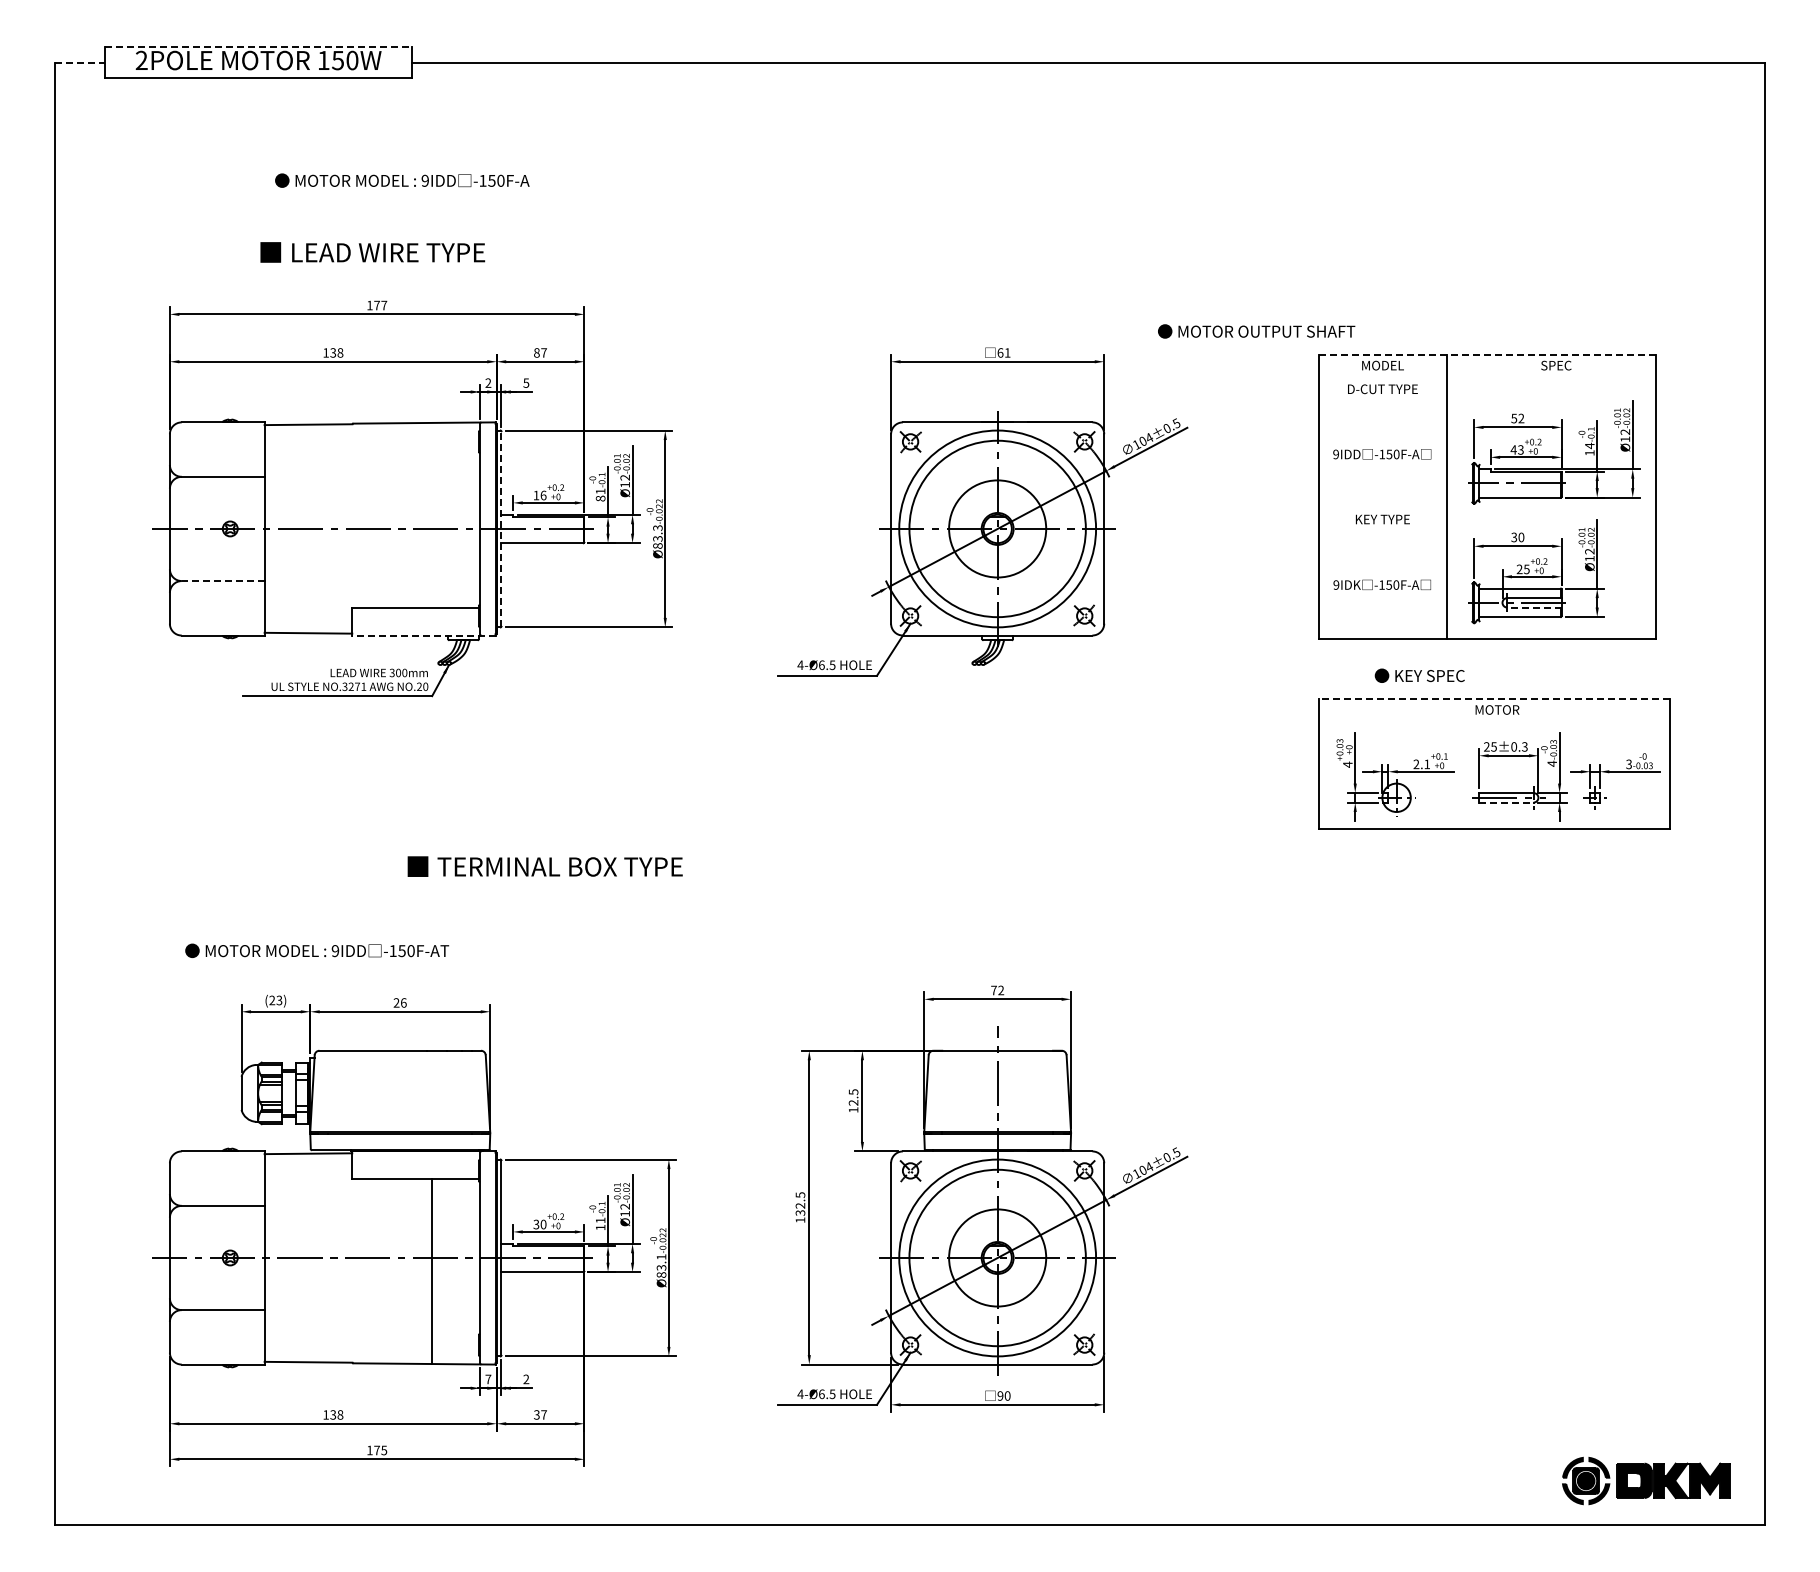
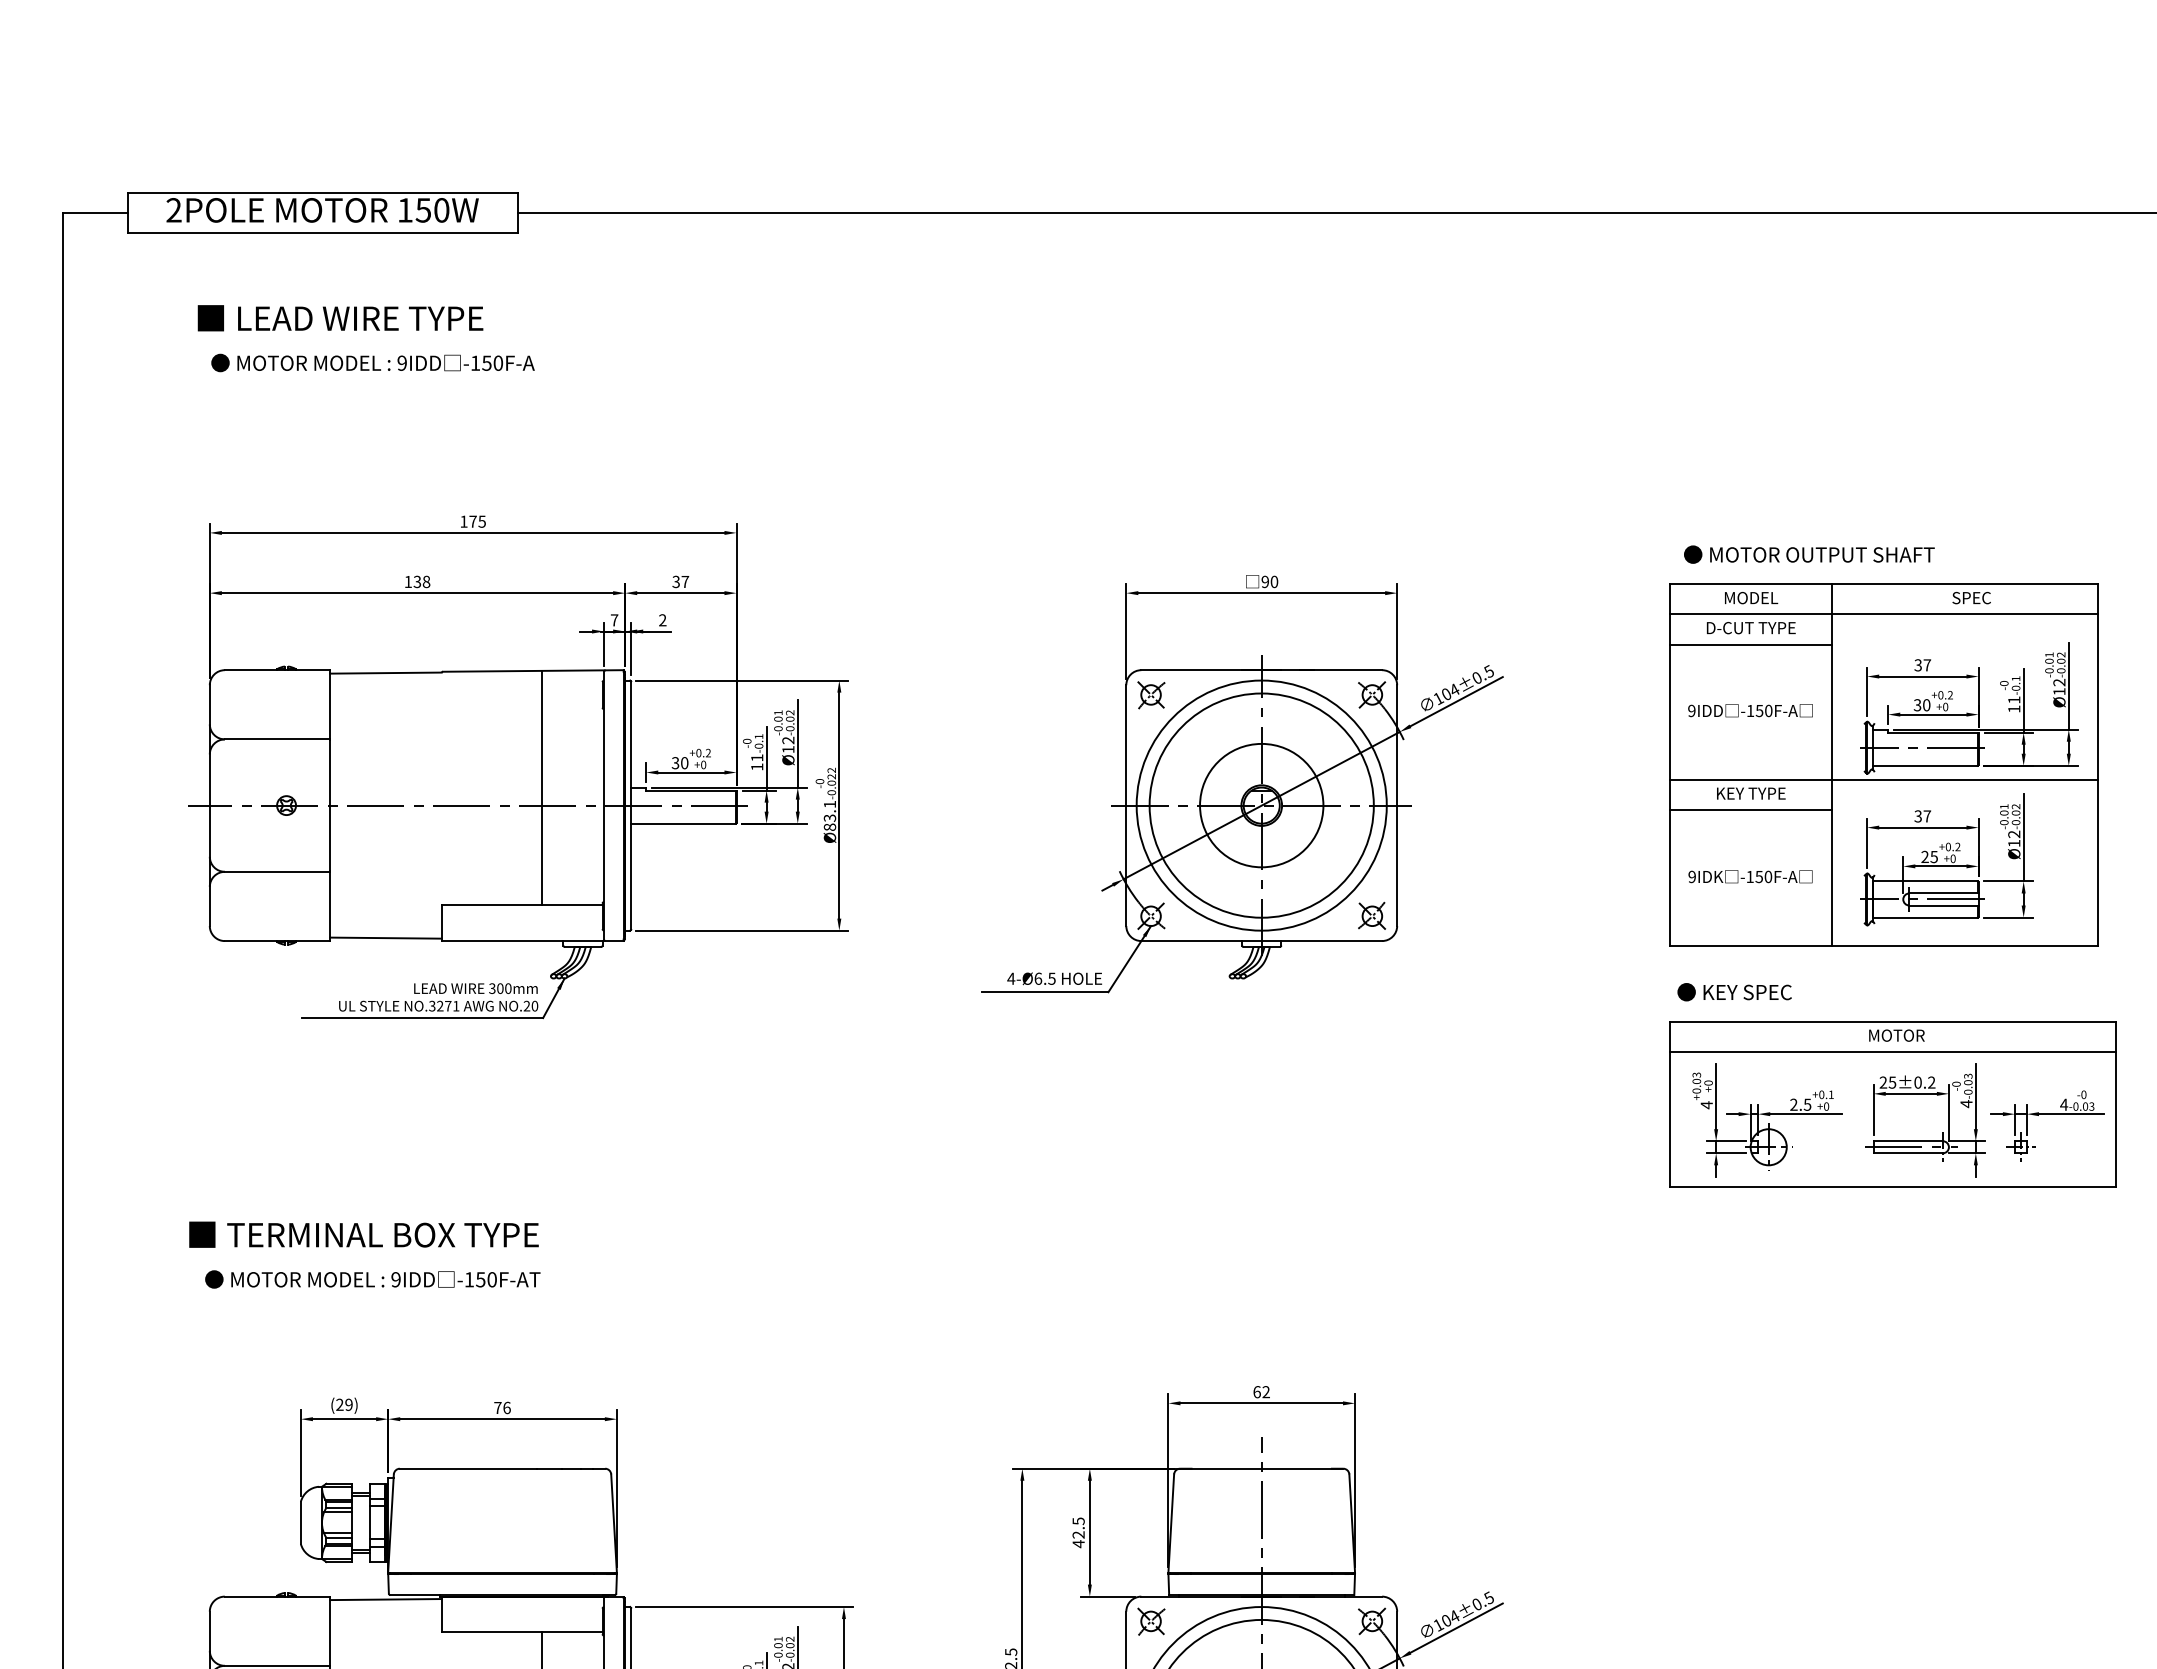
line: (258, 47) -> (322, 193), dashed -> solid
line: (80, 62) -> (96, 212), dashed -> solid
text: (402, 180) -> (373, 362), moved
text: (372, 252) -> (340, 318), moved
text: (384, 305) -> (482, 521), 177 -> 175
text: (1256, 331) -> (1809, 554), moved
text: (536, 352) -> (675, 581), 87 -> 37
text: (1003, 352) -> (1269, 581), 61 -> 90
line: (1486, 354) -> (1882, 583), dashed -> solid
line: (1486, 378) -> (1882, 614), added
text: (488, 382) -> (614, 619), 2 -> 7
text: (526, 382) -> (662, 619), 5 -> 2
line: (1382, 402) -> (1750, 644), added
text: (1517, 418) -> (1922, 665), 52 -> 37
text: (1589, 445) -> (2013, 699), 14 -> 11
text: (1516, 449) -> (1921, 704), 43 -> 30
text: (539, 495) -> (679, 763), 16 -> 30
text: (600, 498) -> (757, 766), 81 -> 11
line: (1486, 508) -> (1882, 779), added
line: (431, 514) -> (542, 787), added
text: (657, 527) -> (829, 803), Ø83.3 -> Ø83.1
line: (501, 528) -> (631, 805), dashed -> solid
line: (1382, 532) -> (1750, 810), added
text: (1521, 537) -> (1927, 816), 30 -> 37
line: (222, 581) -> (276, 872), dashed -> solid
line: (1533, 607) -> (1942, 905), dashed -> solid
line: (423, 635) -> (532, 941), dashed -> solid
text: (1419, 675) -> (1734, 991), moved
line: (1494, 699) -> (1893, 1022), dashed -> solid
line: (1493, 722) -> (1891, 1051), added
text: (1524, 747) -> (1931, 1083), 0.3 -> 0.2
text: (1427, 764) -> (1807, 1104), 2.1 -> 2.5
text: (1629, 764) -> (2064, 1104), 3 -> 4
line: (1506, 802) -> (1908, 1153), dashed -> solid
text: (544, 866) -> (363, 1234), moved
text: (317, 950) -> (373, 1279), moved
text: (993, 990) -> (1256, 1392), 72 -> 62
text: (279, 1000) -> (349, 1404), (23) -> (29)
text: (396, 1002) -> (497, 1407), 26 -> 76
text: (853, 1110) -> (1078, 1544), 12.5 -> 42.5

